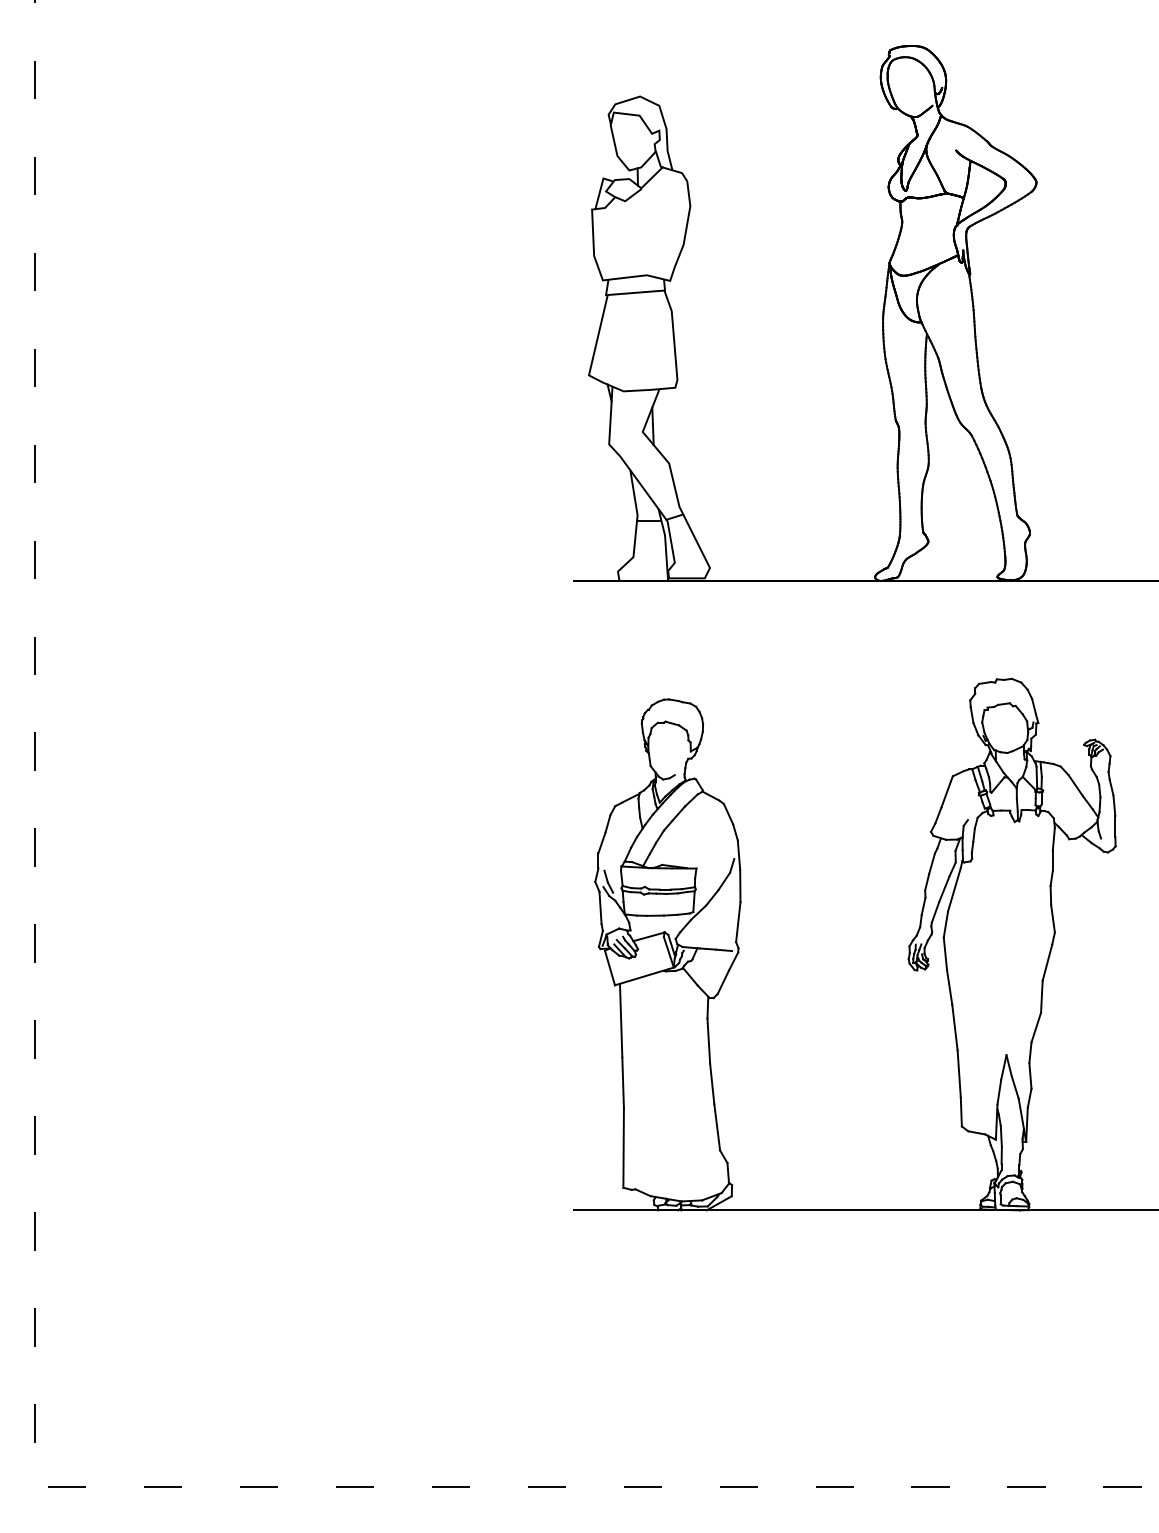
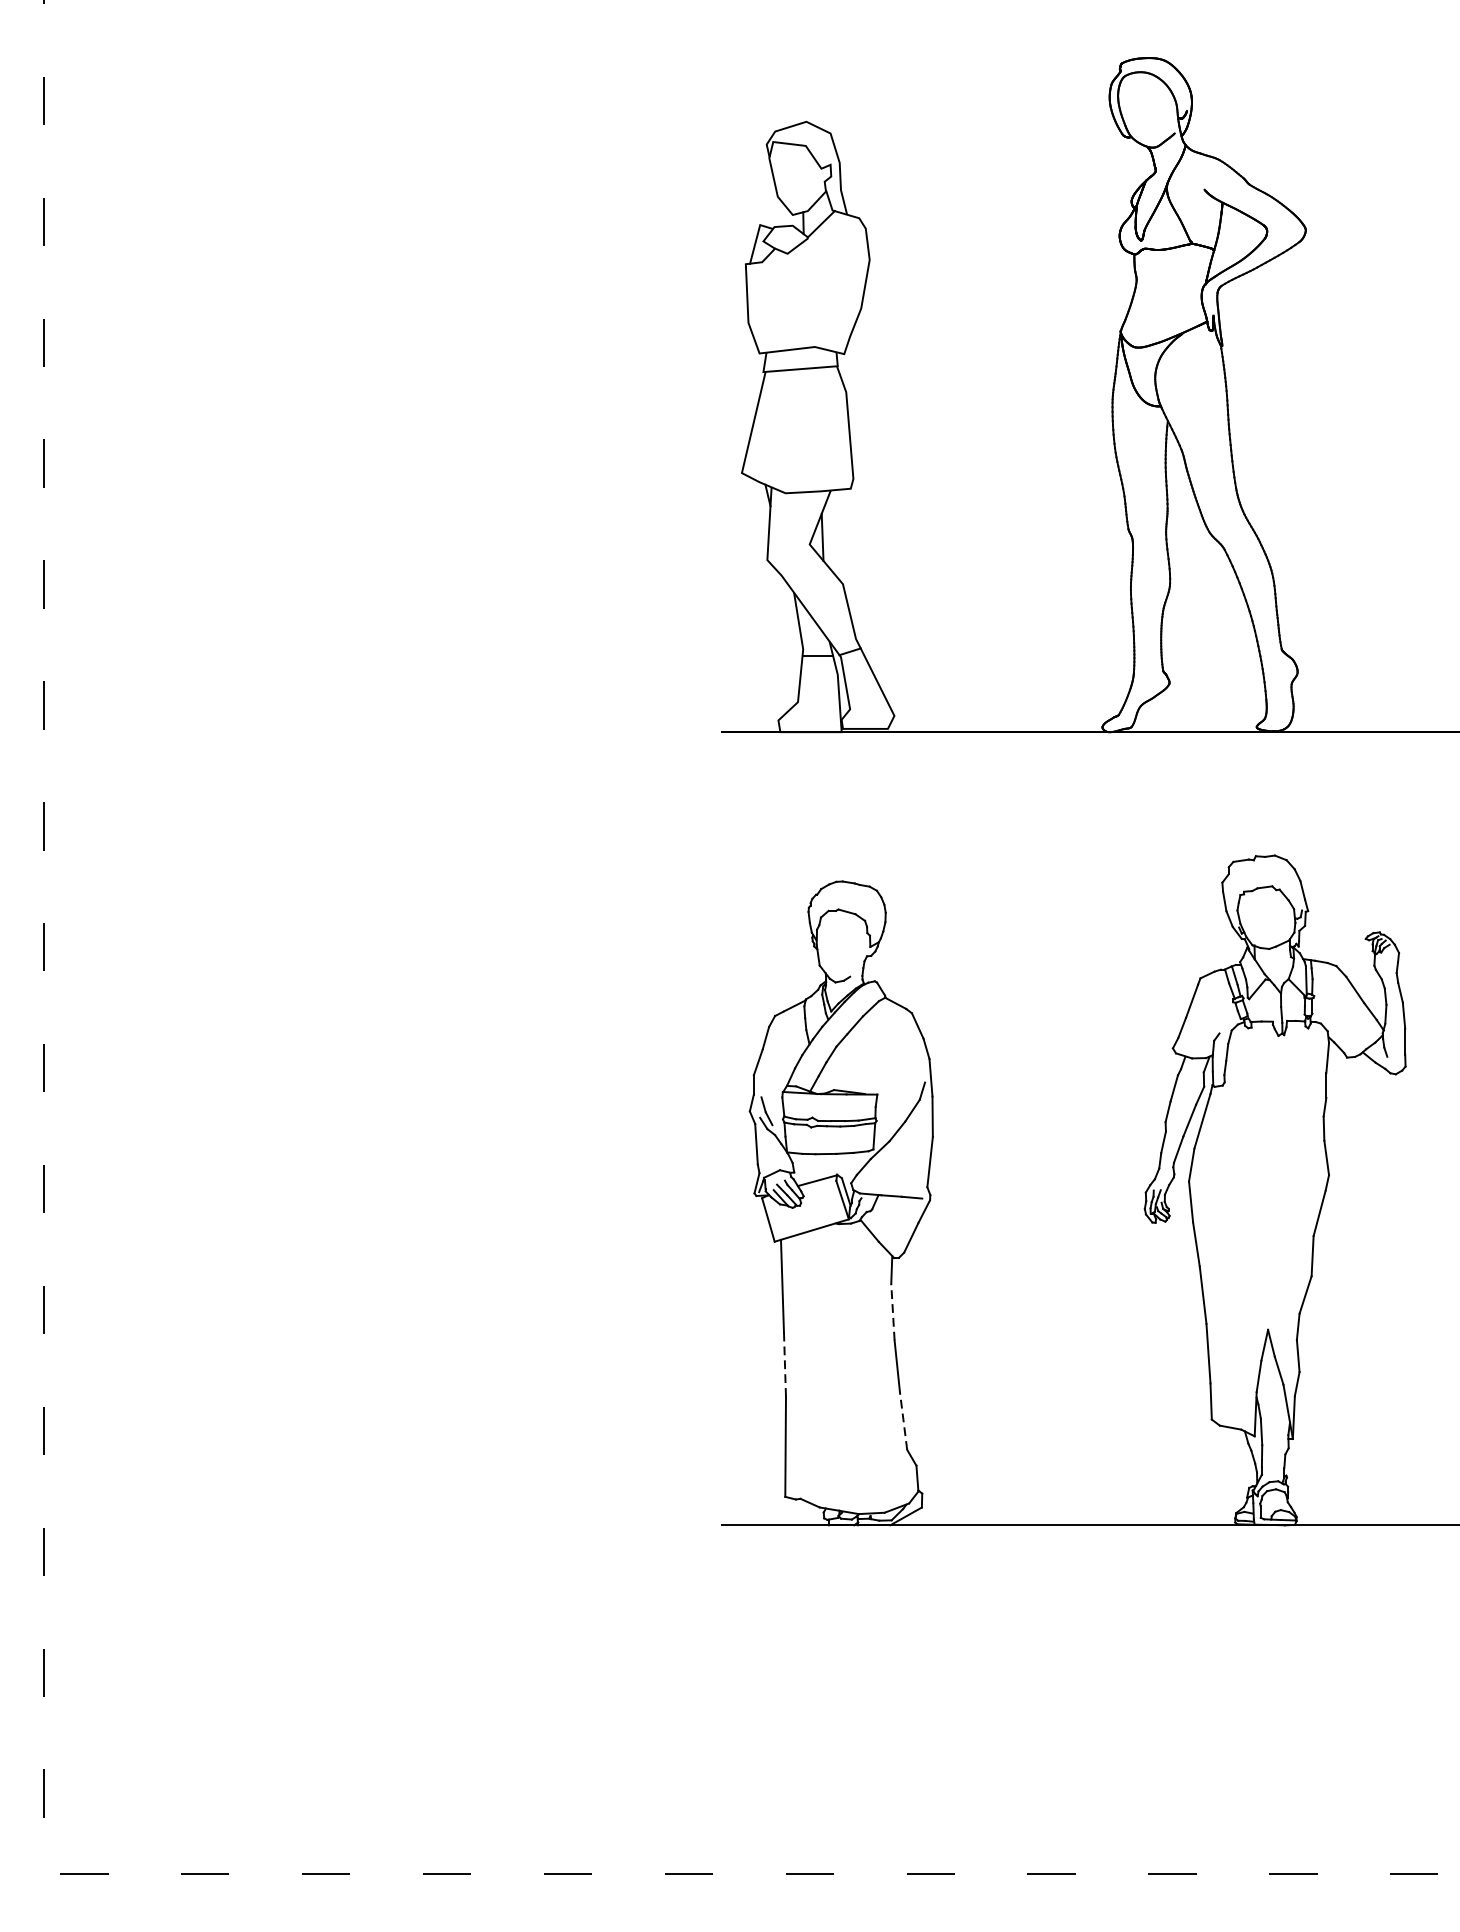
line: (708, 1041) -> (892, 1312), solid -> dashed
line: (623, 1082) -> (785, 1364), solid -> dashed
line: (717, 1126) -> (903, 1419), solid -> dashed

